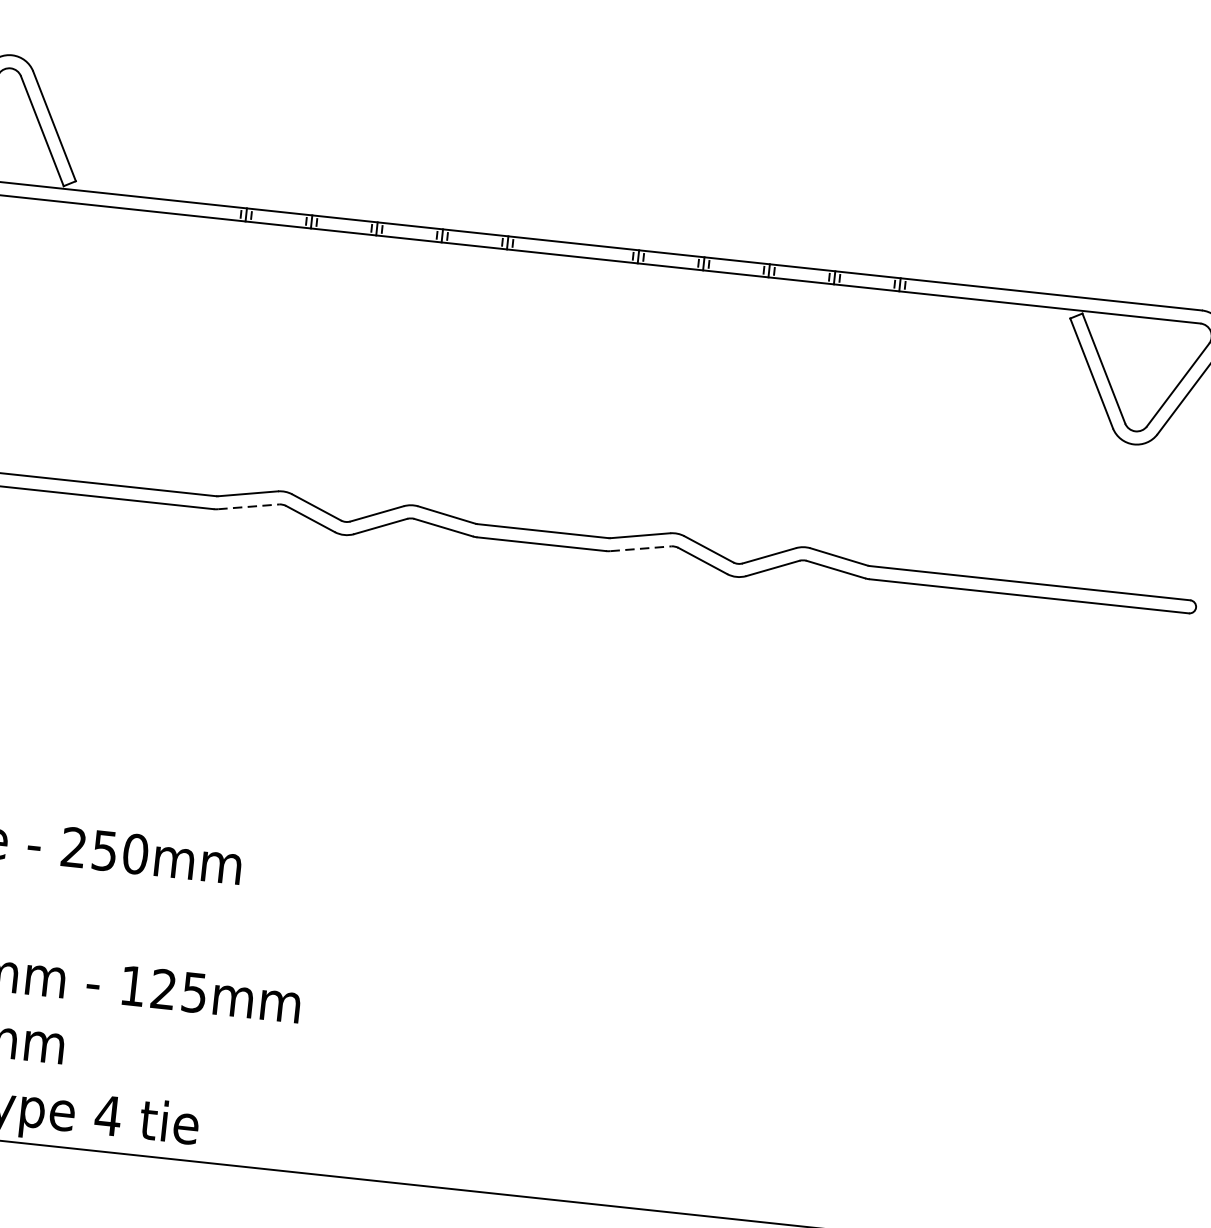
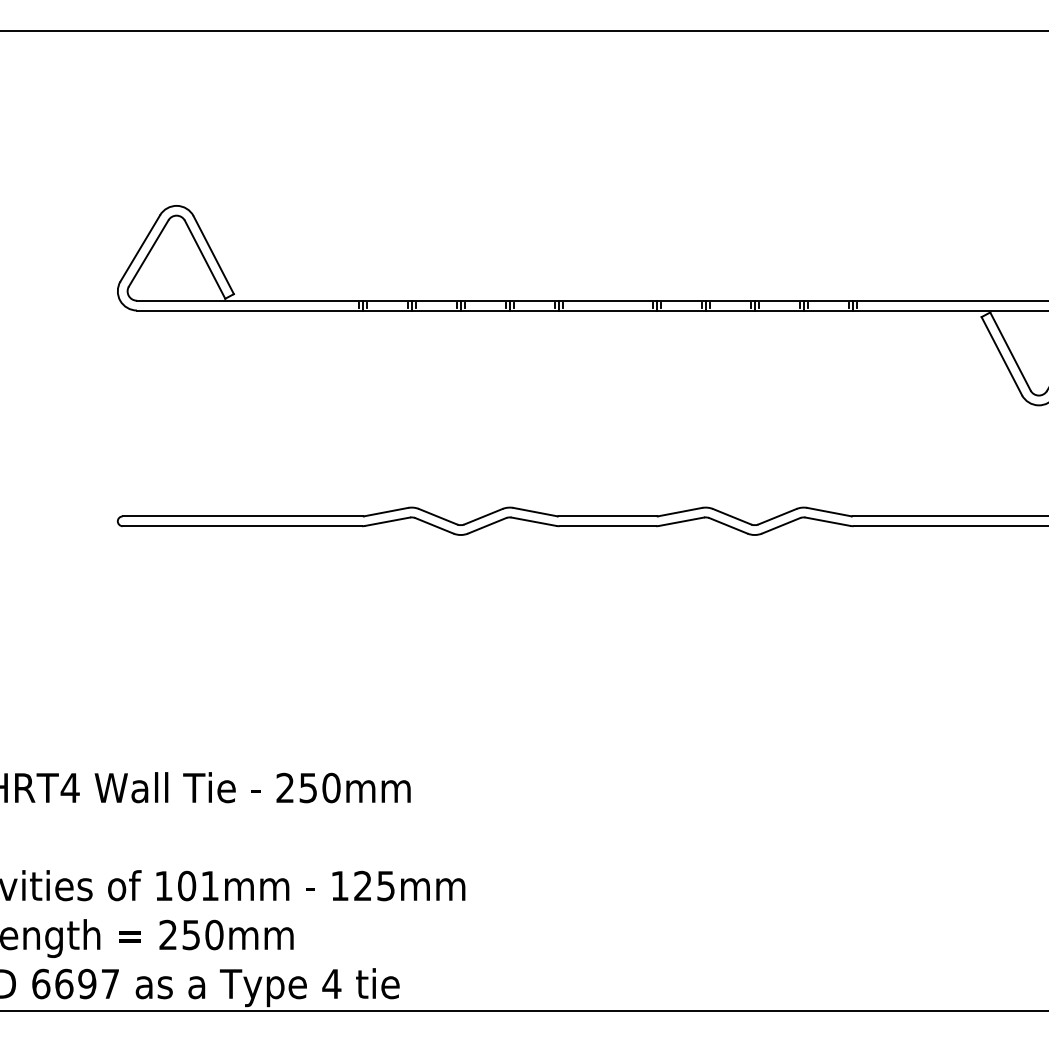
line: (248, 506) -> (387, 521), dashed -> solid
line: (640, 548) -> (681, 521), dashed -> solid

